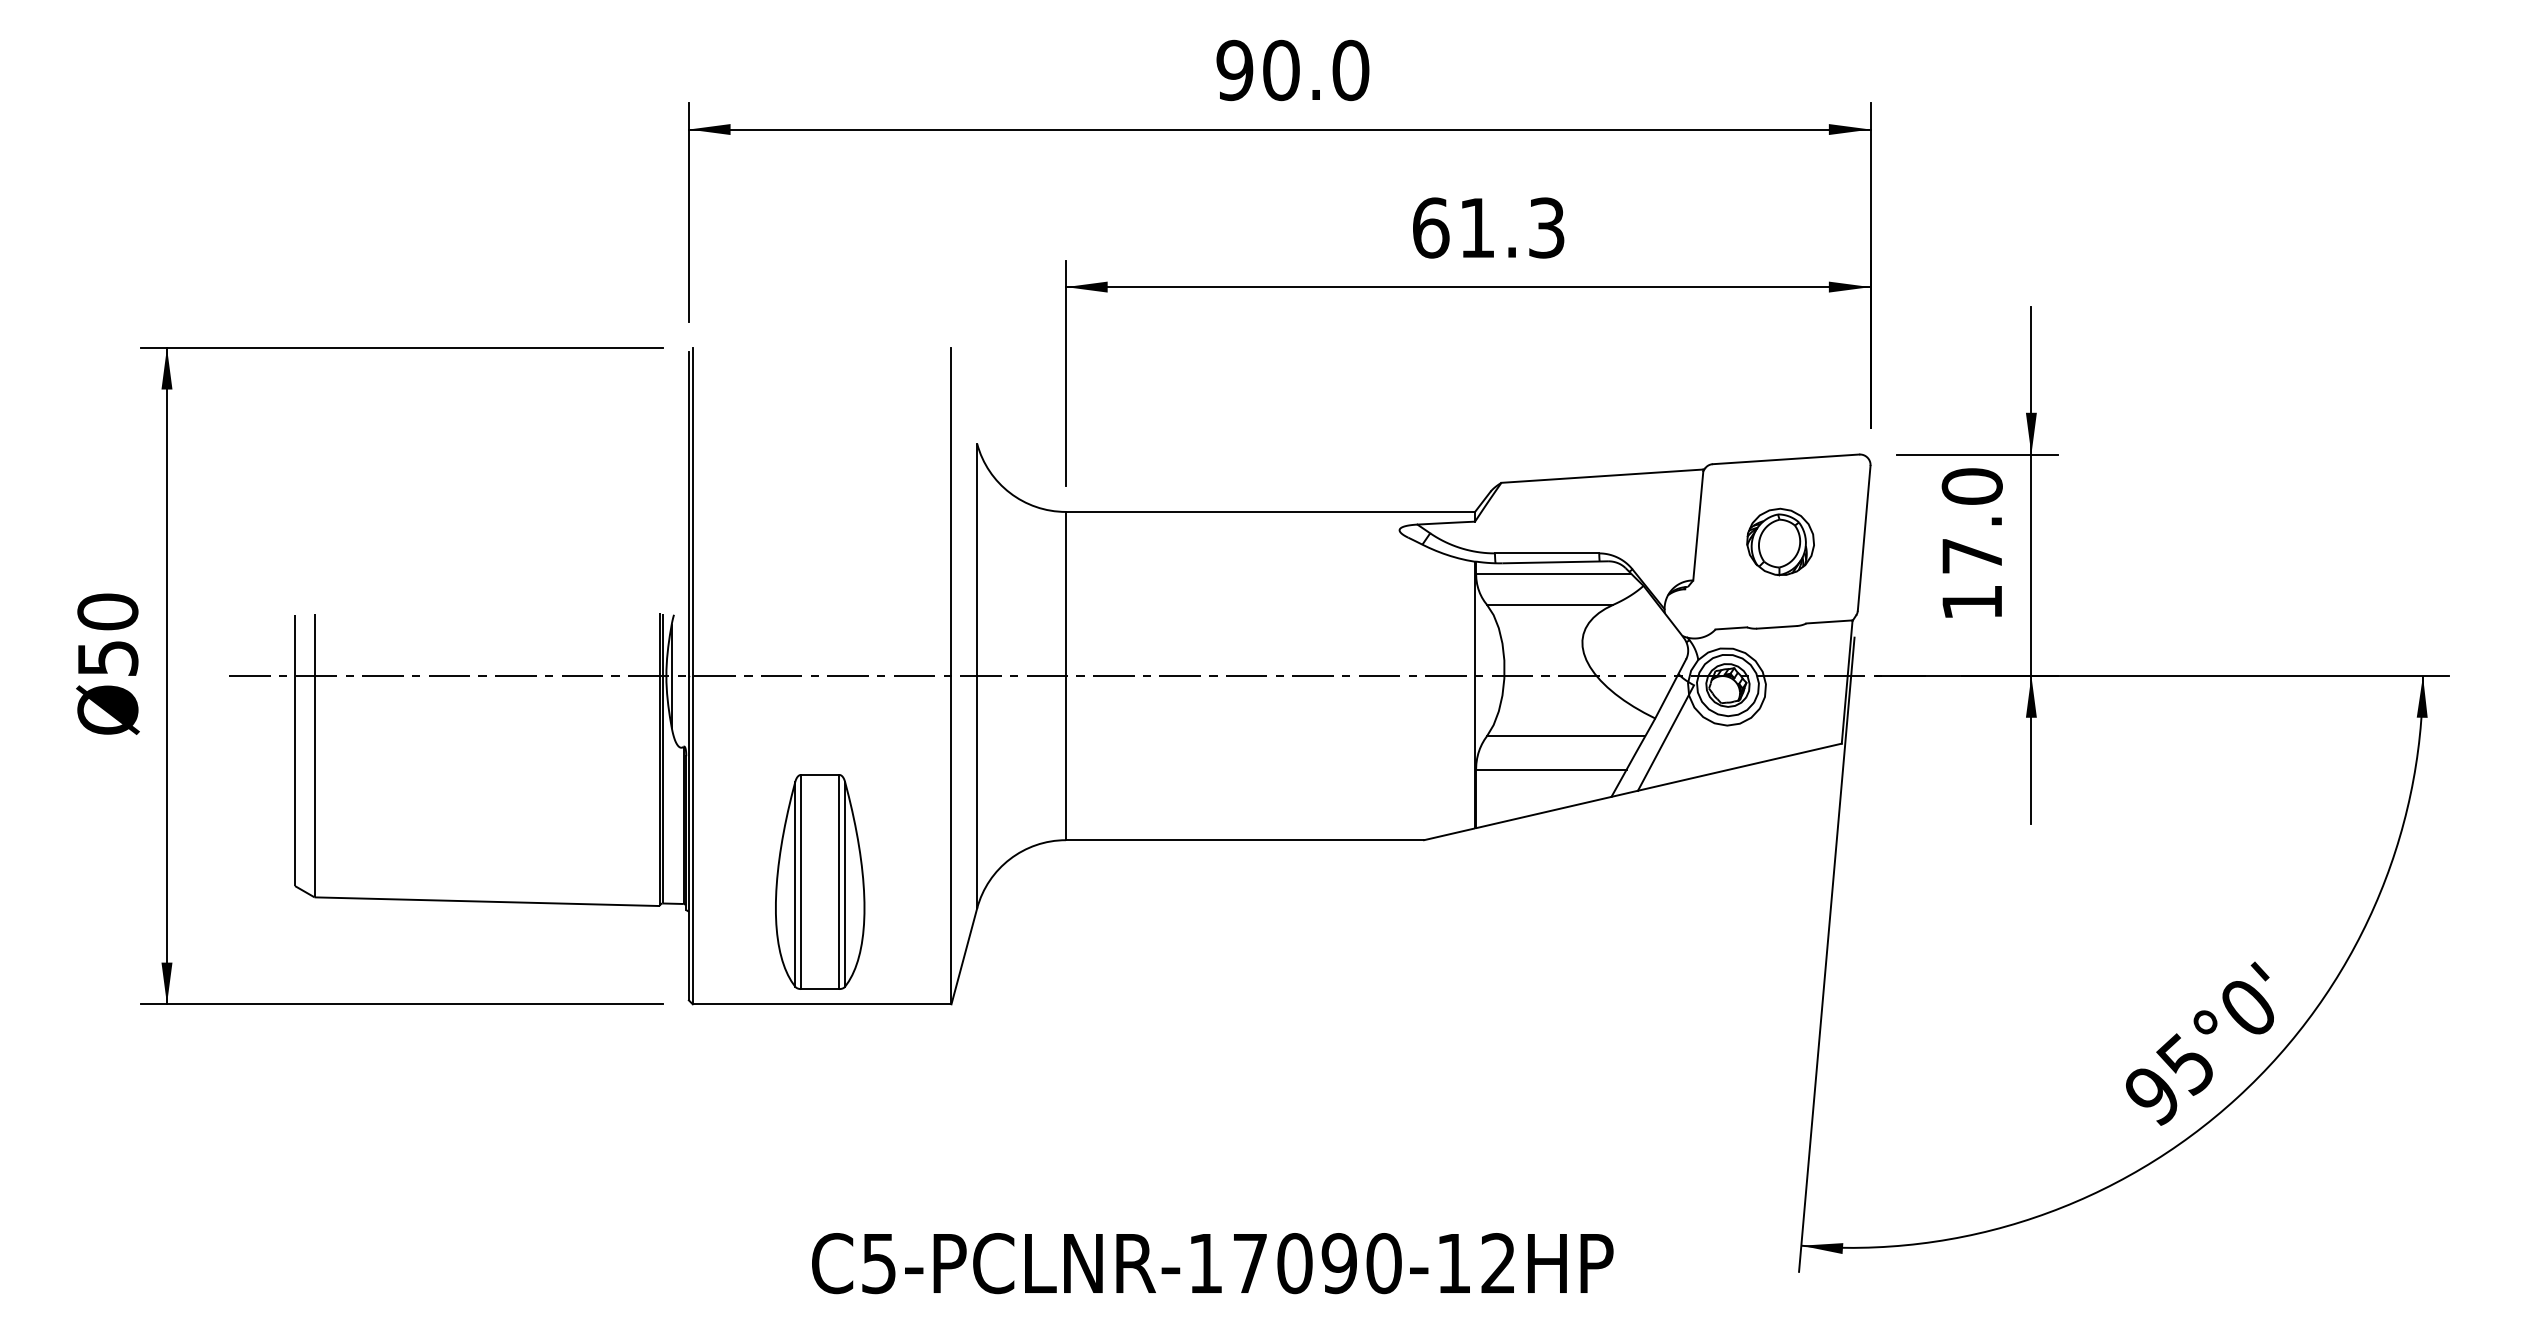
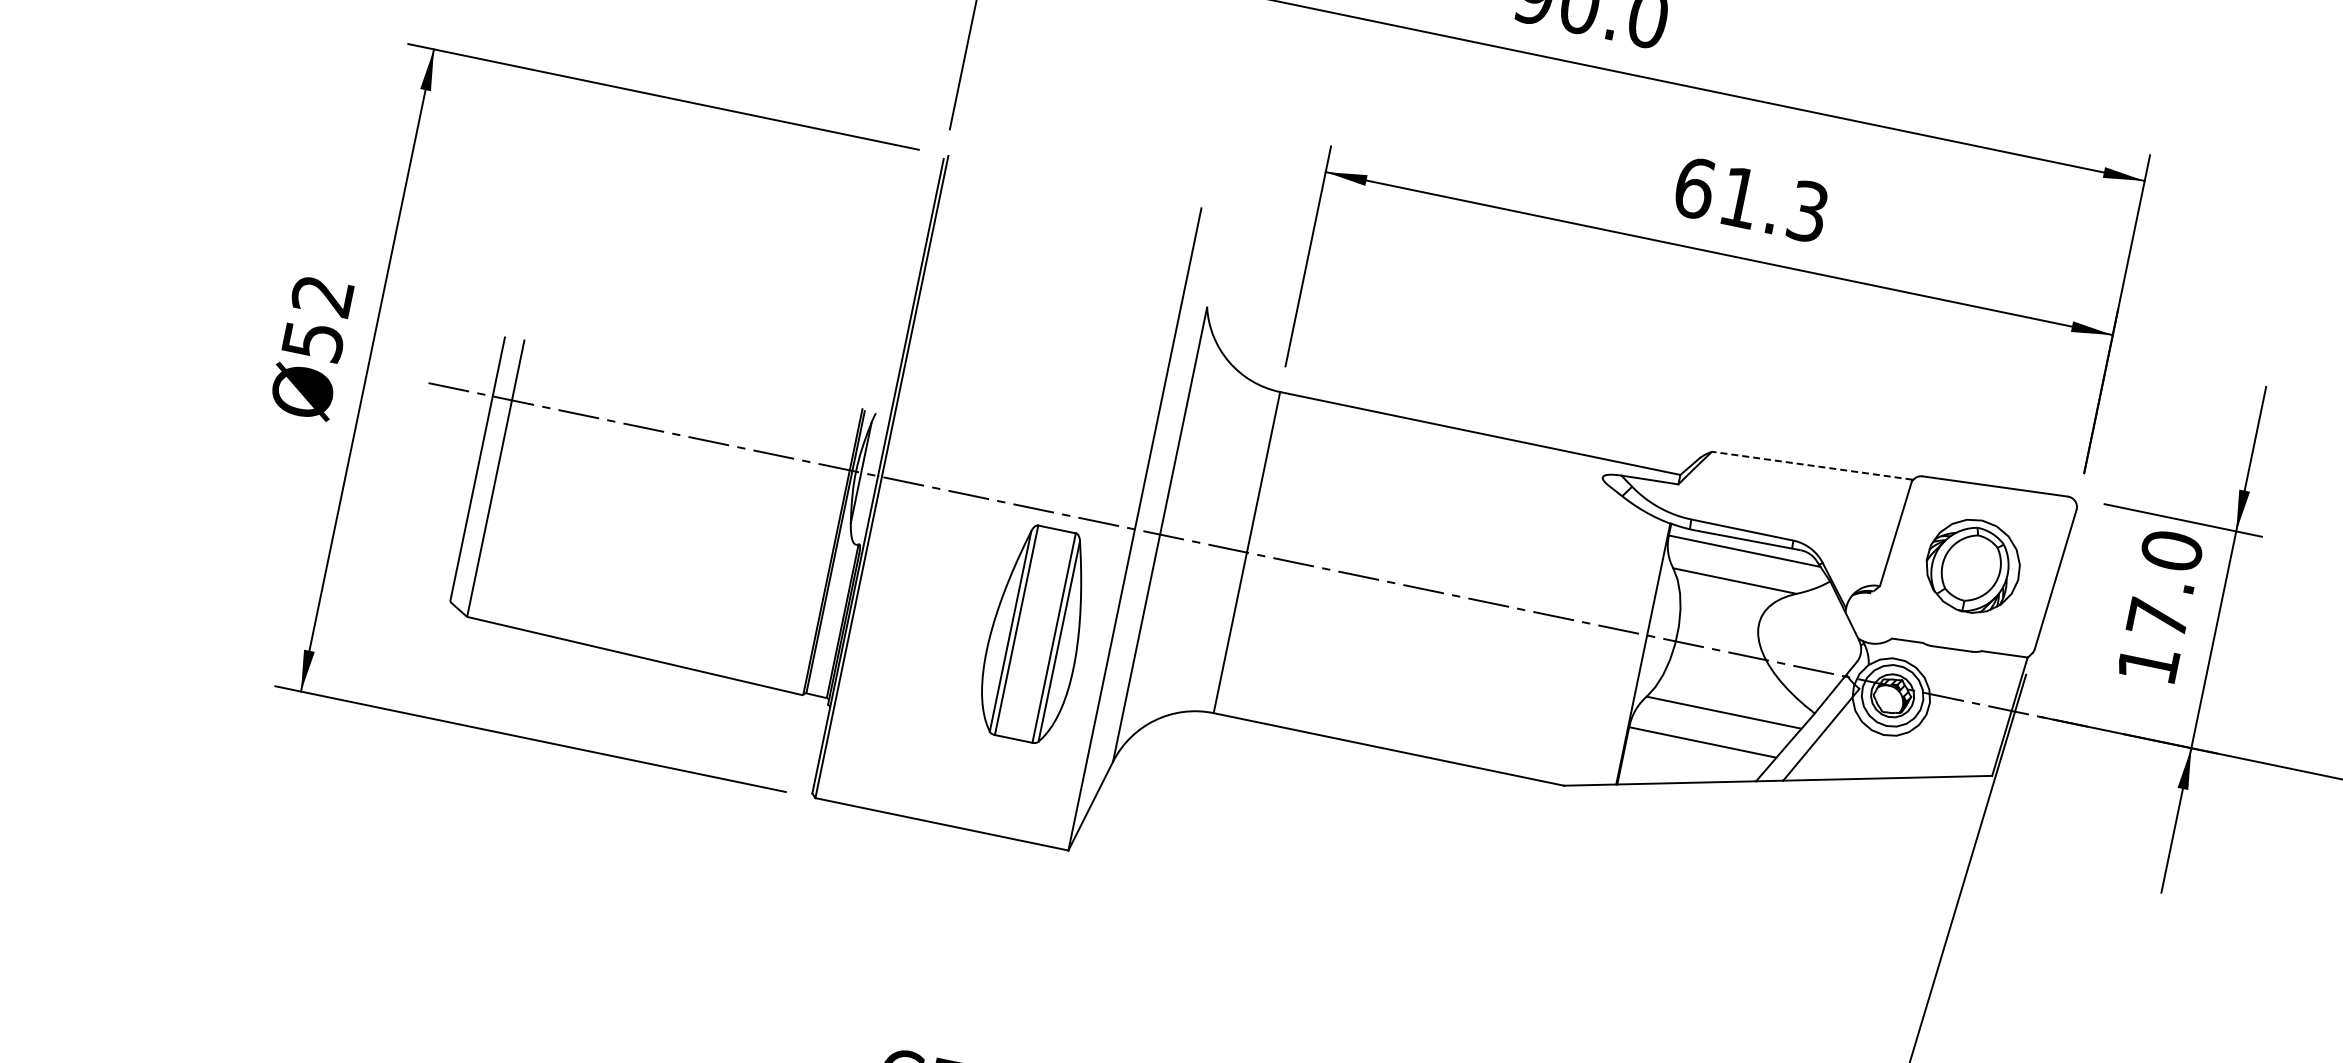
line: (1601, 476) -> (1811, 465), solid -> dashed
part: (1780, 541) -> (1973, 565), size x1.4
text: (107, 611) -> (322, 295), Ø50 -> Ø52
part: (820, 881) -> (1035, 633), moved

